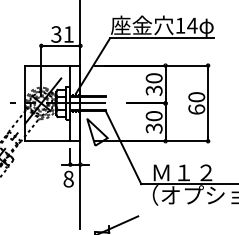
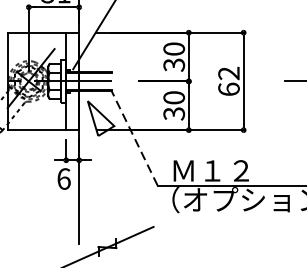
text: (196, 97) -> (228, 73), 60 -> 62
line: (123, 147) -> (134, 138), solid -> dashed
text: (68, 178) -> (63, 178), 8 -> 6

